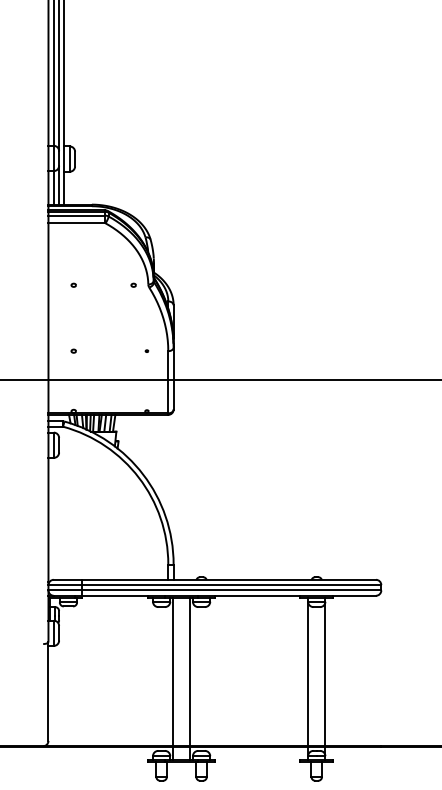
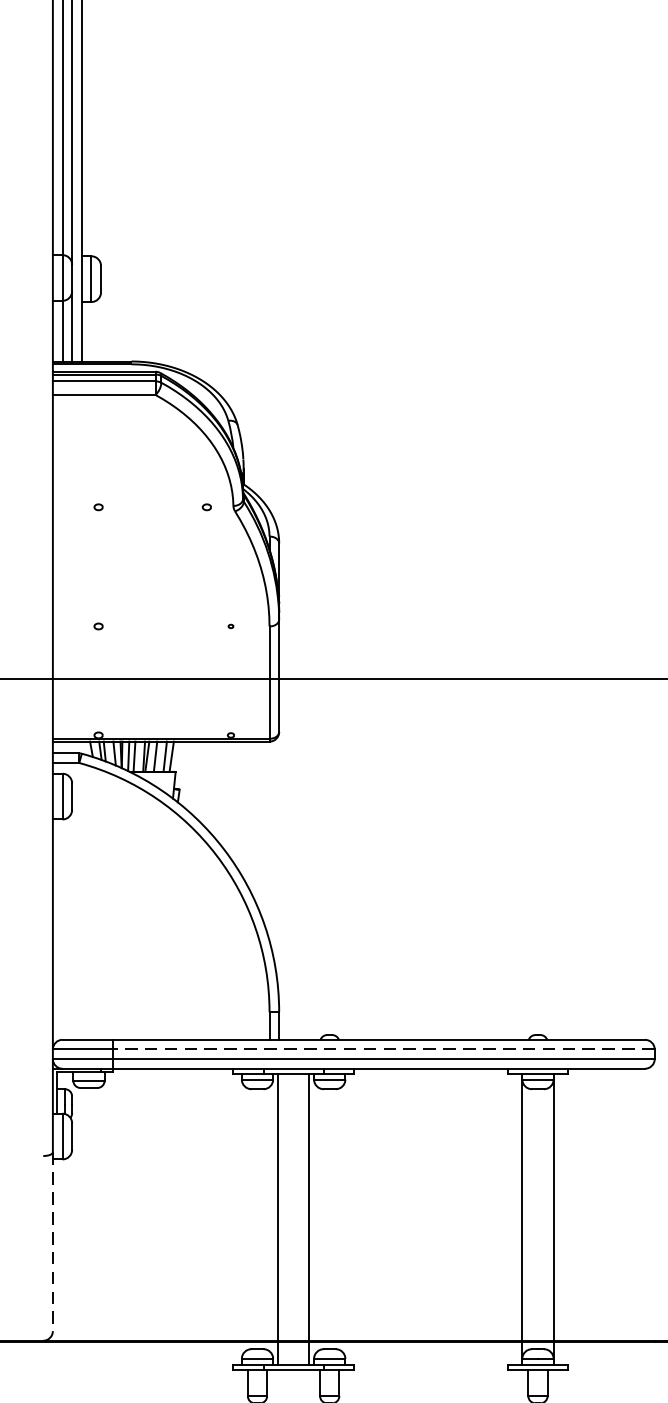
line: (231, 585) -> (383, 1050), solid -> dashed
line: (48, 691) -> (52, 1241), solid -> dashed

